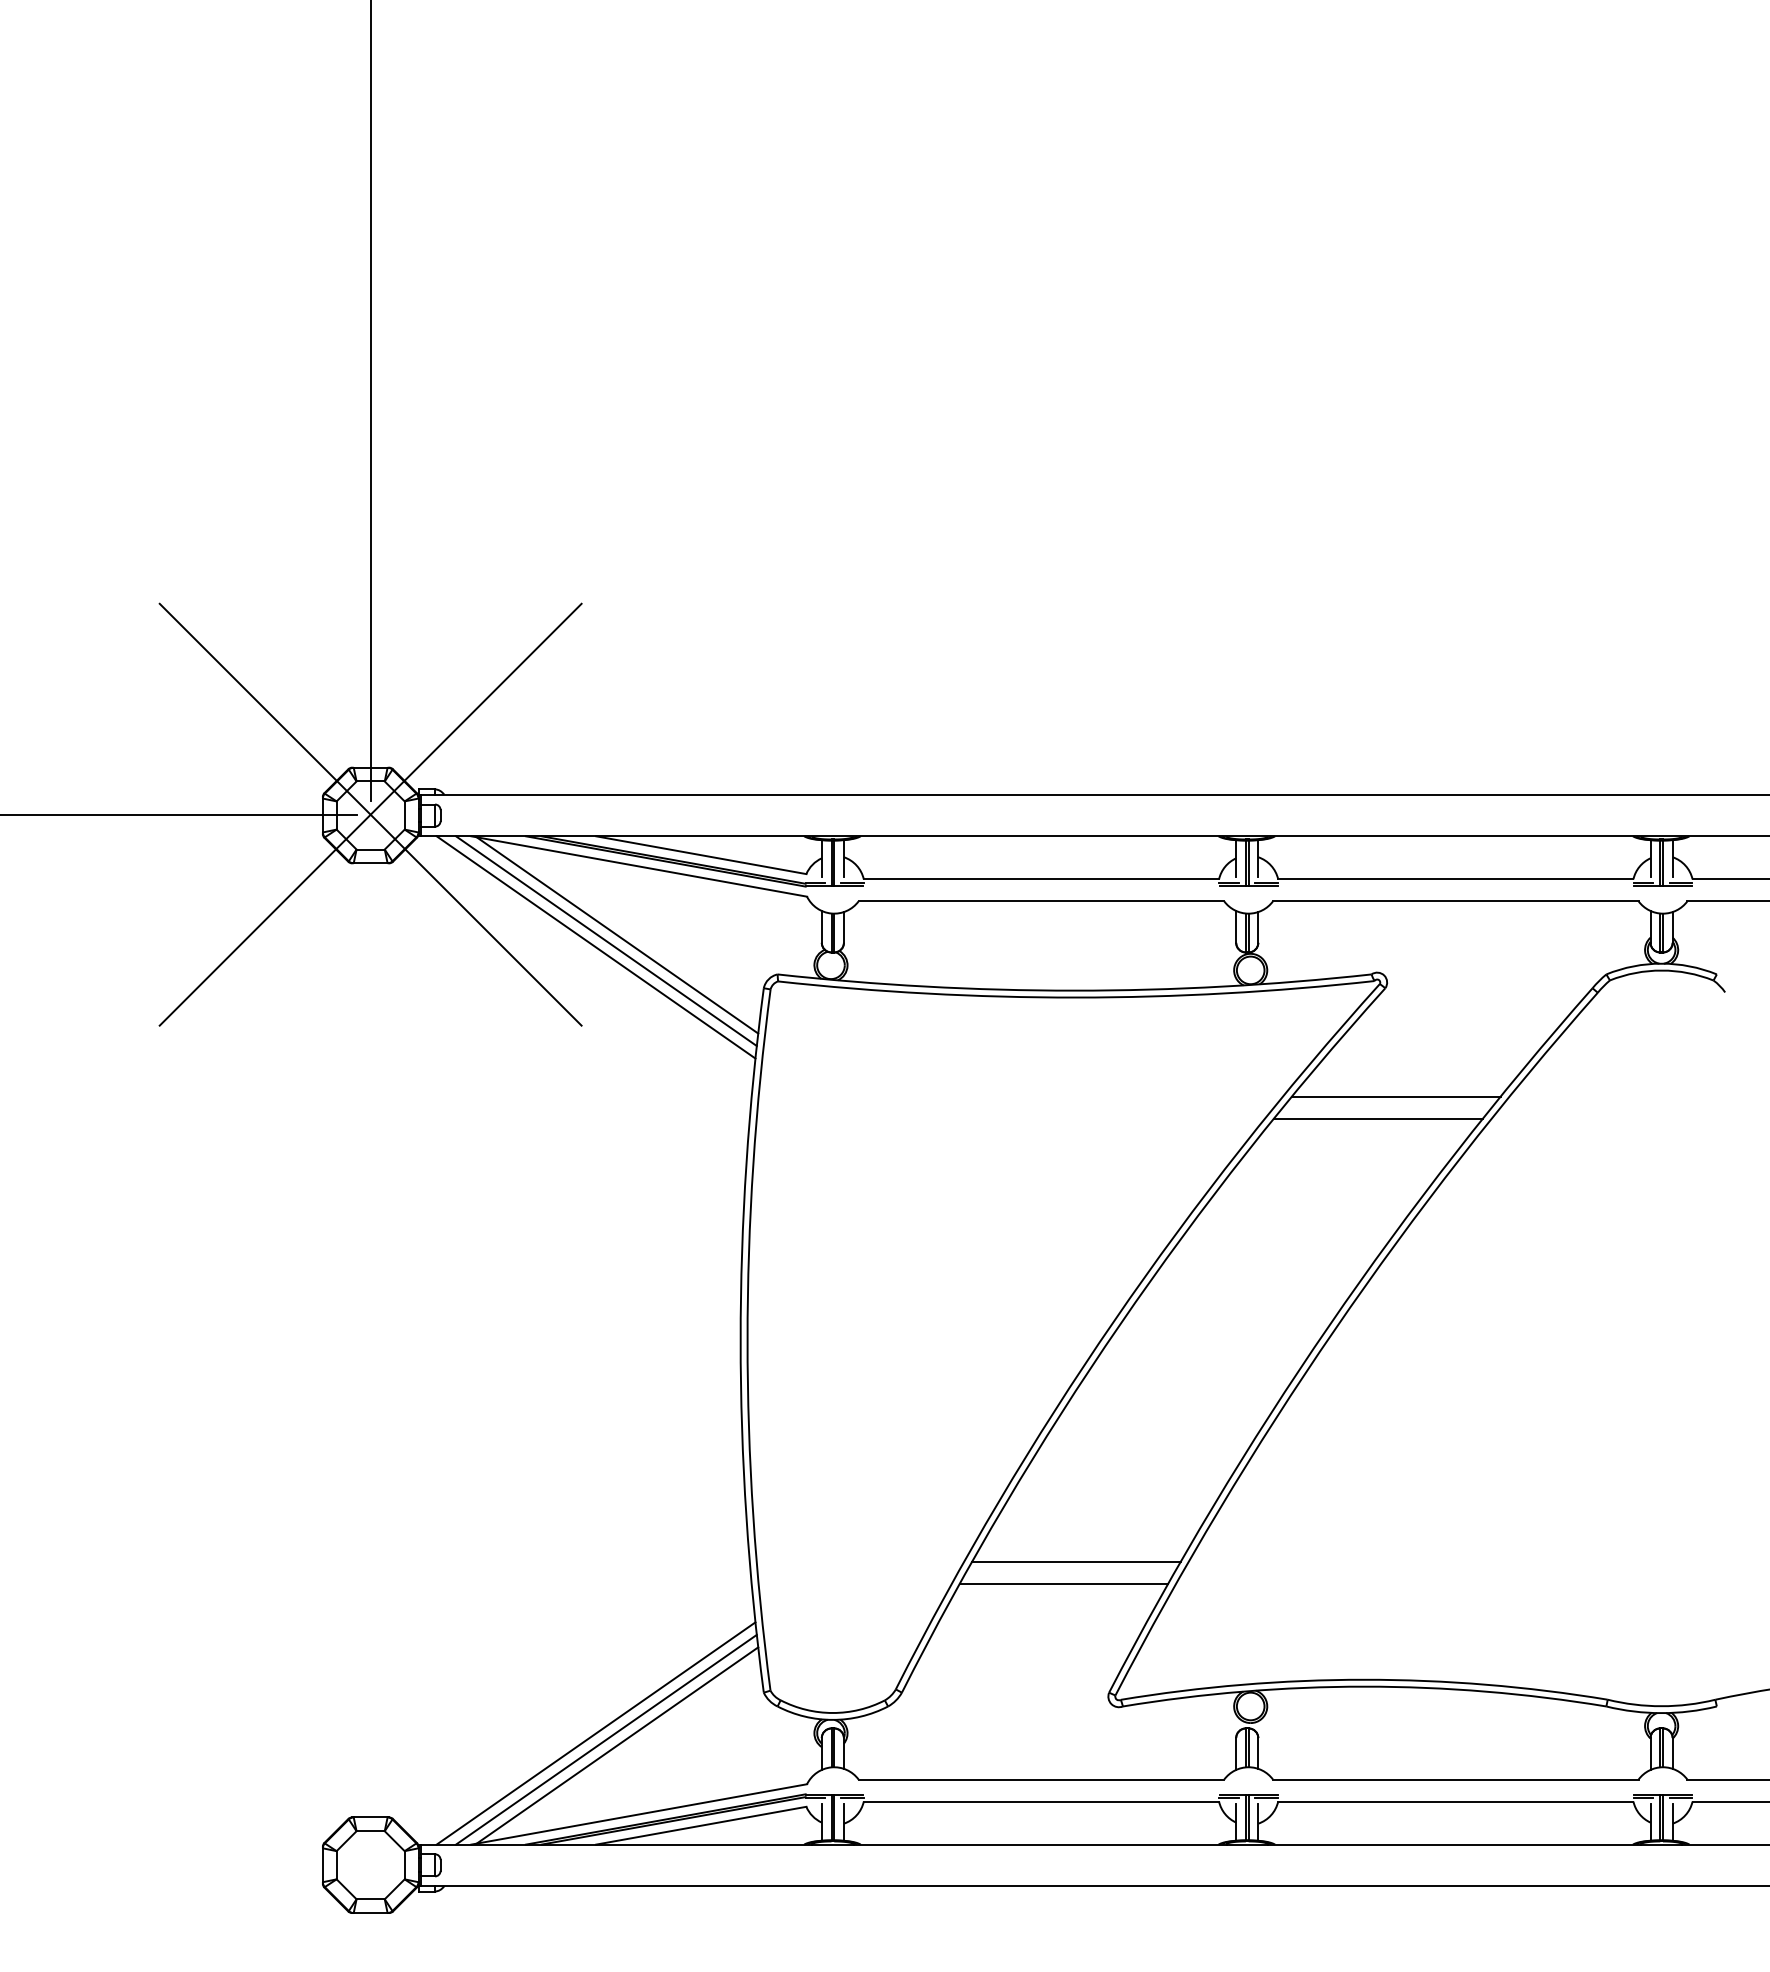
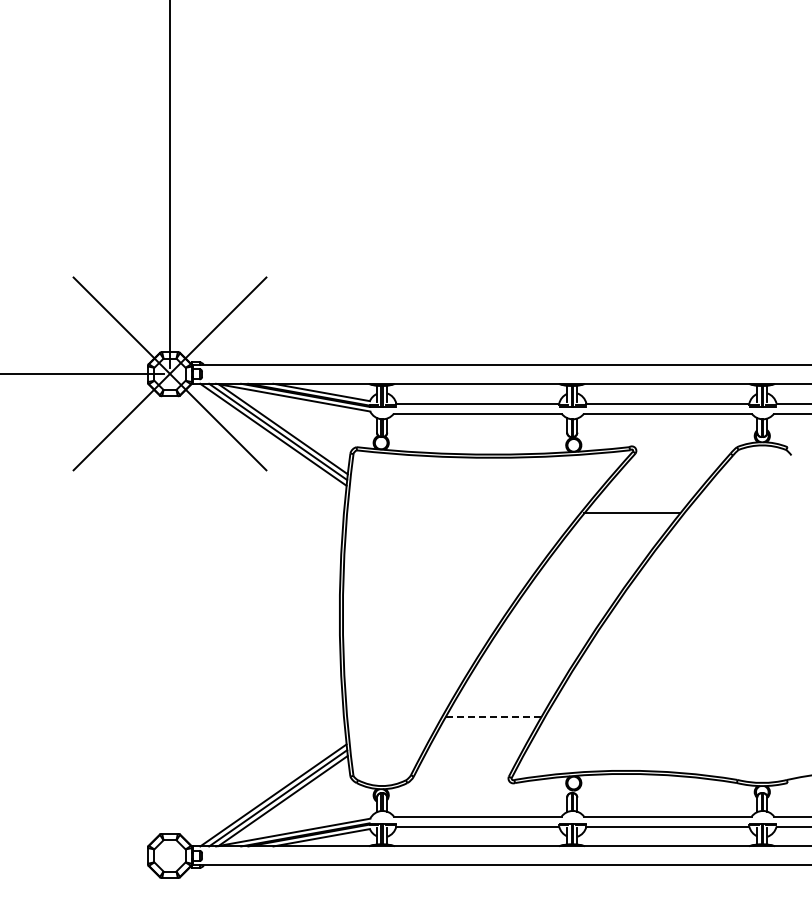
line: (1396, 1097) -> (640, 503), removed
line: (1075, 1561) -> (493, 716), solid -> dashed
line: (1062, 1583) -> (487, 726), removed

